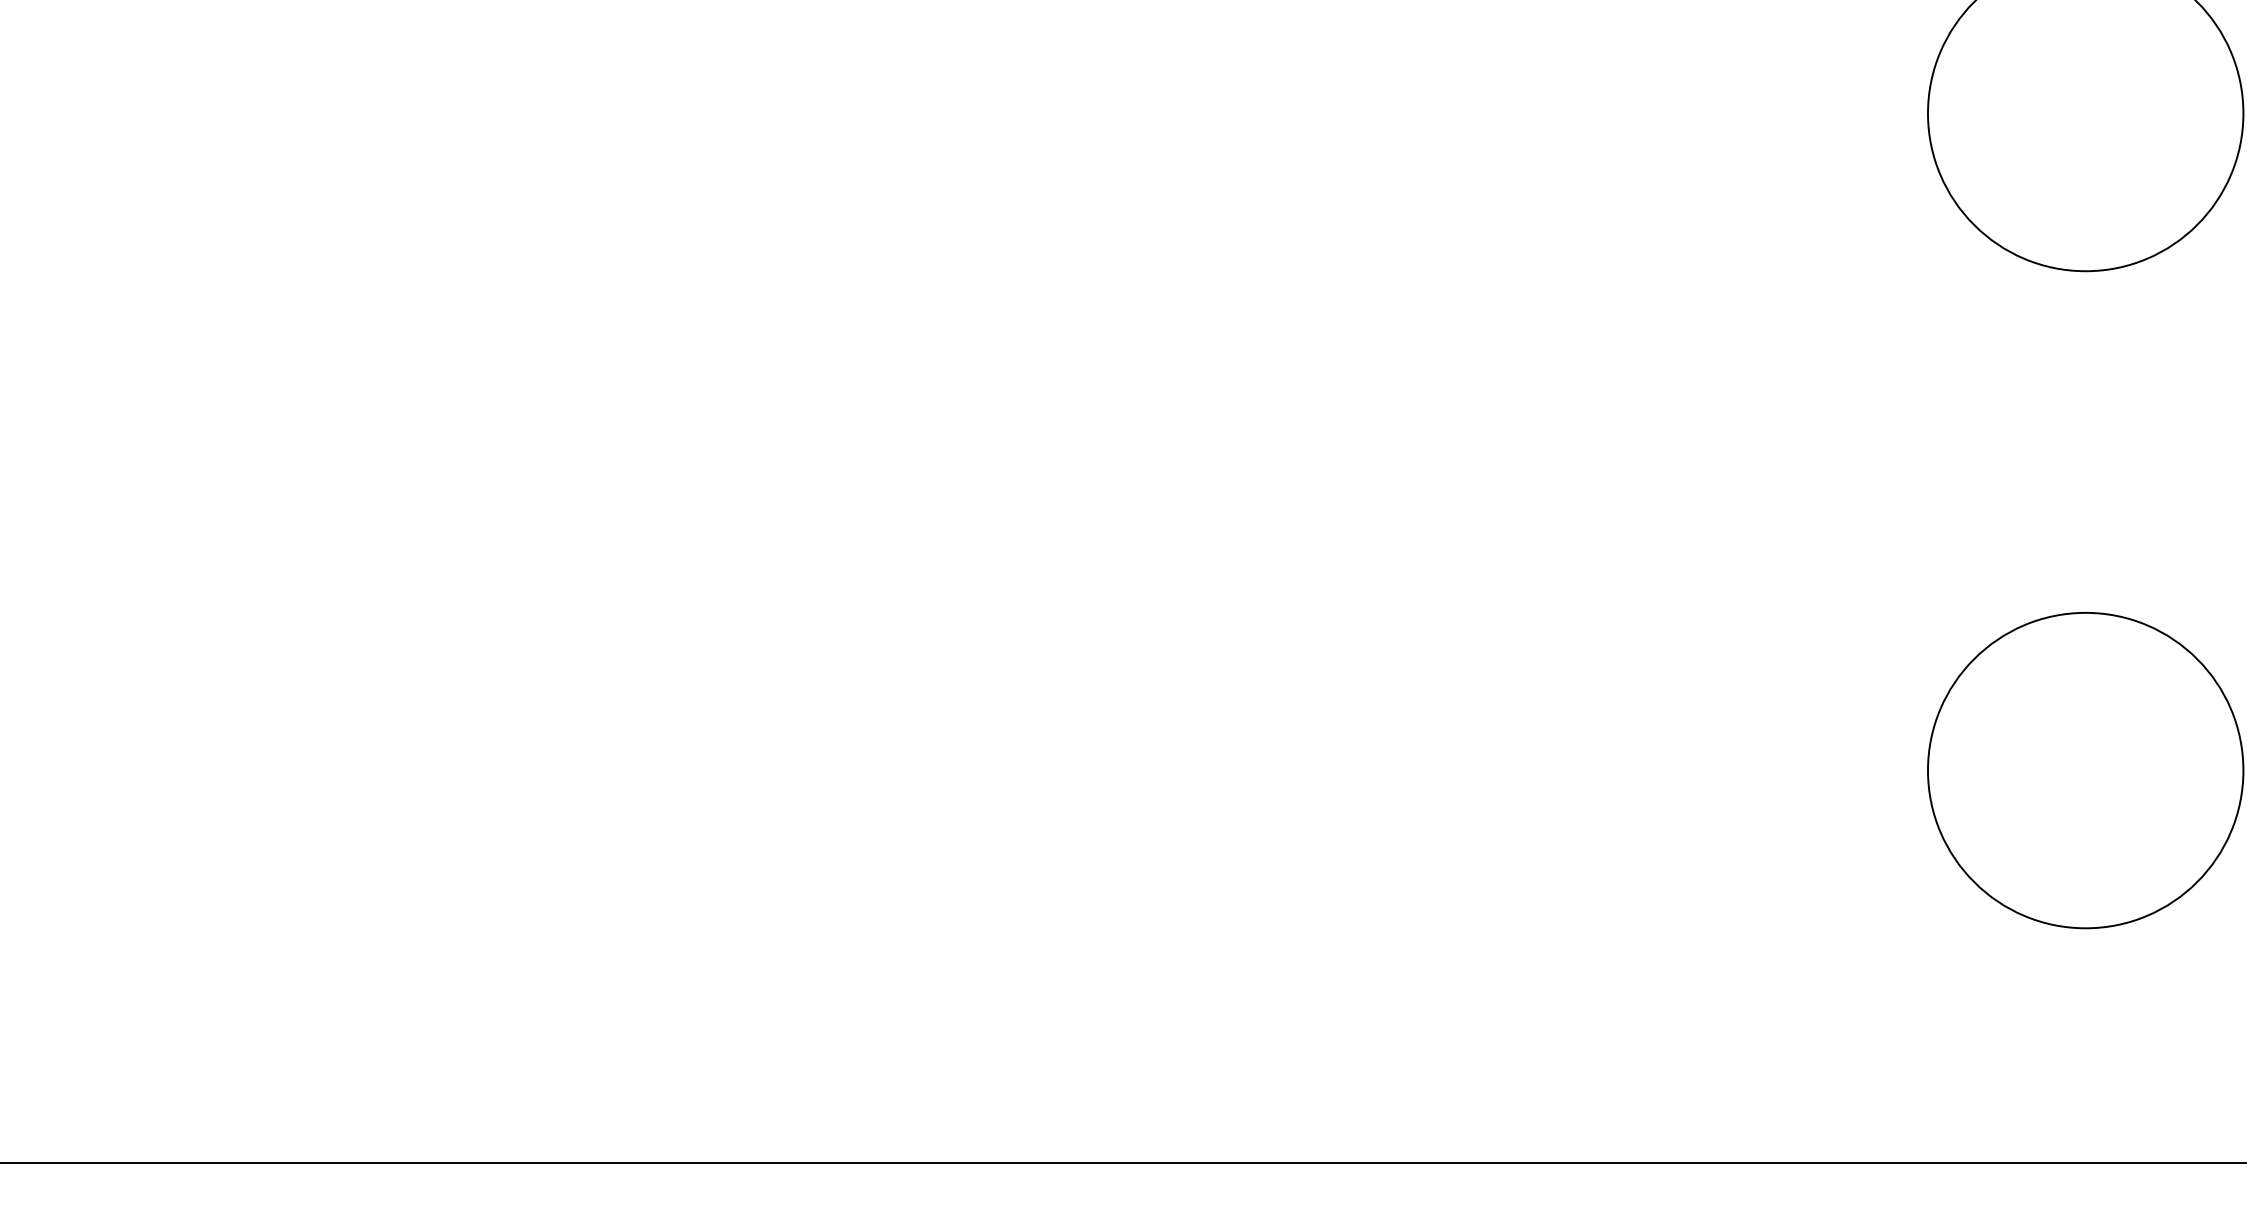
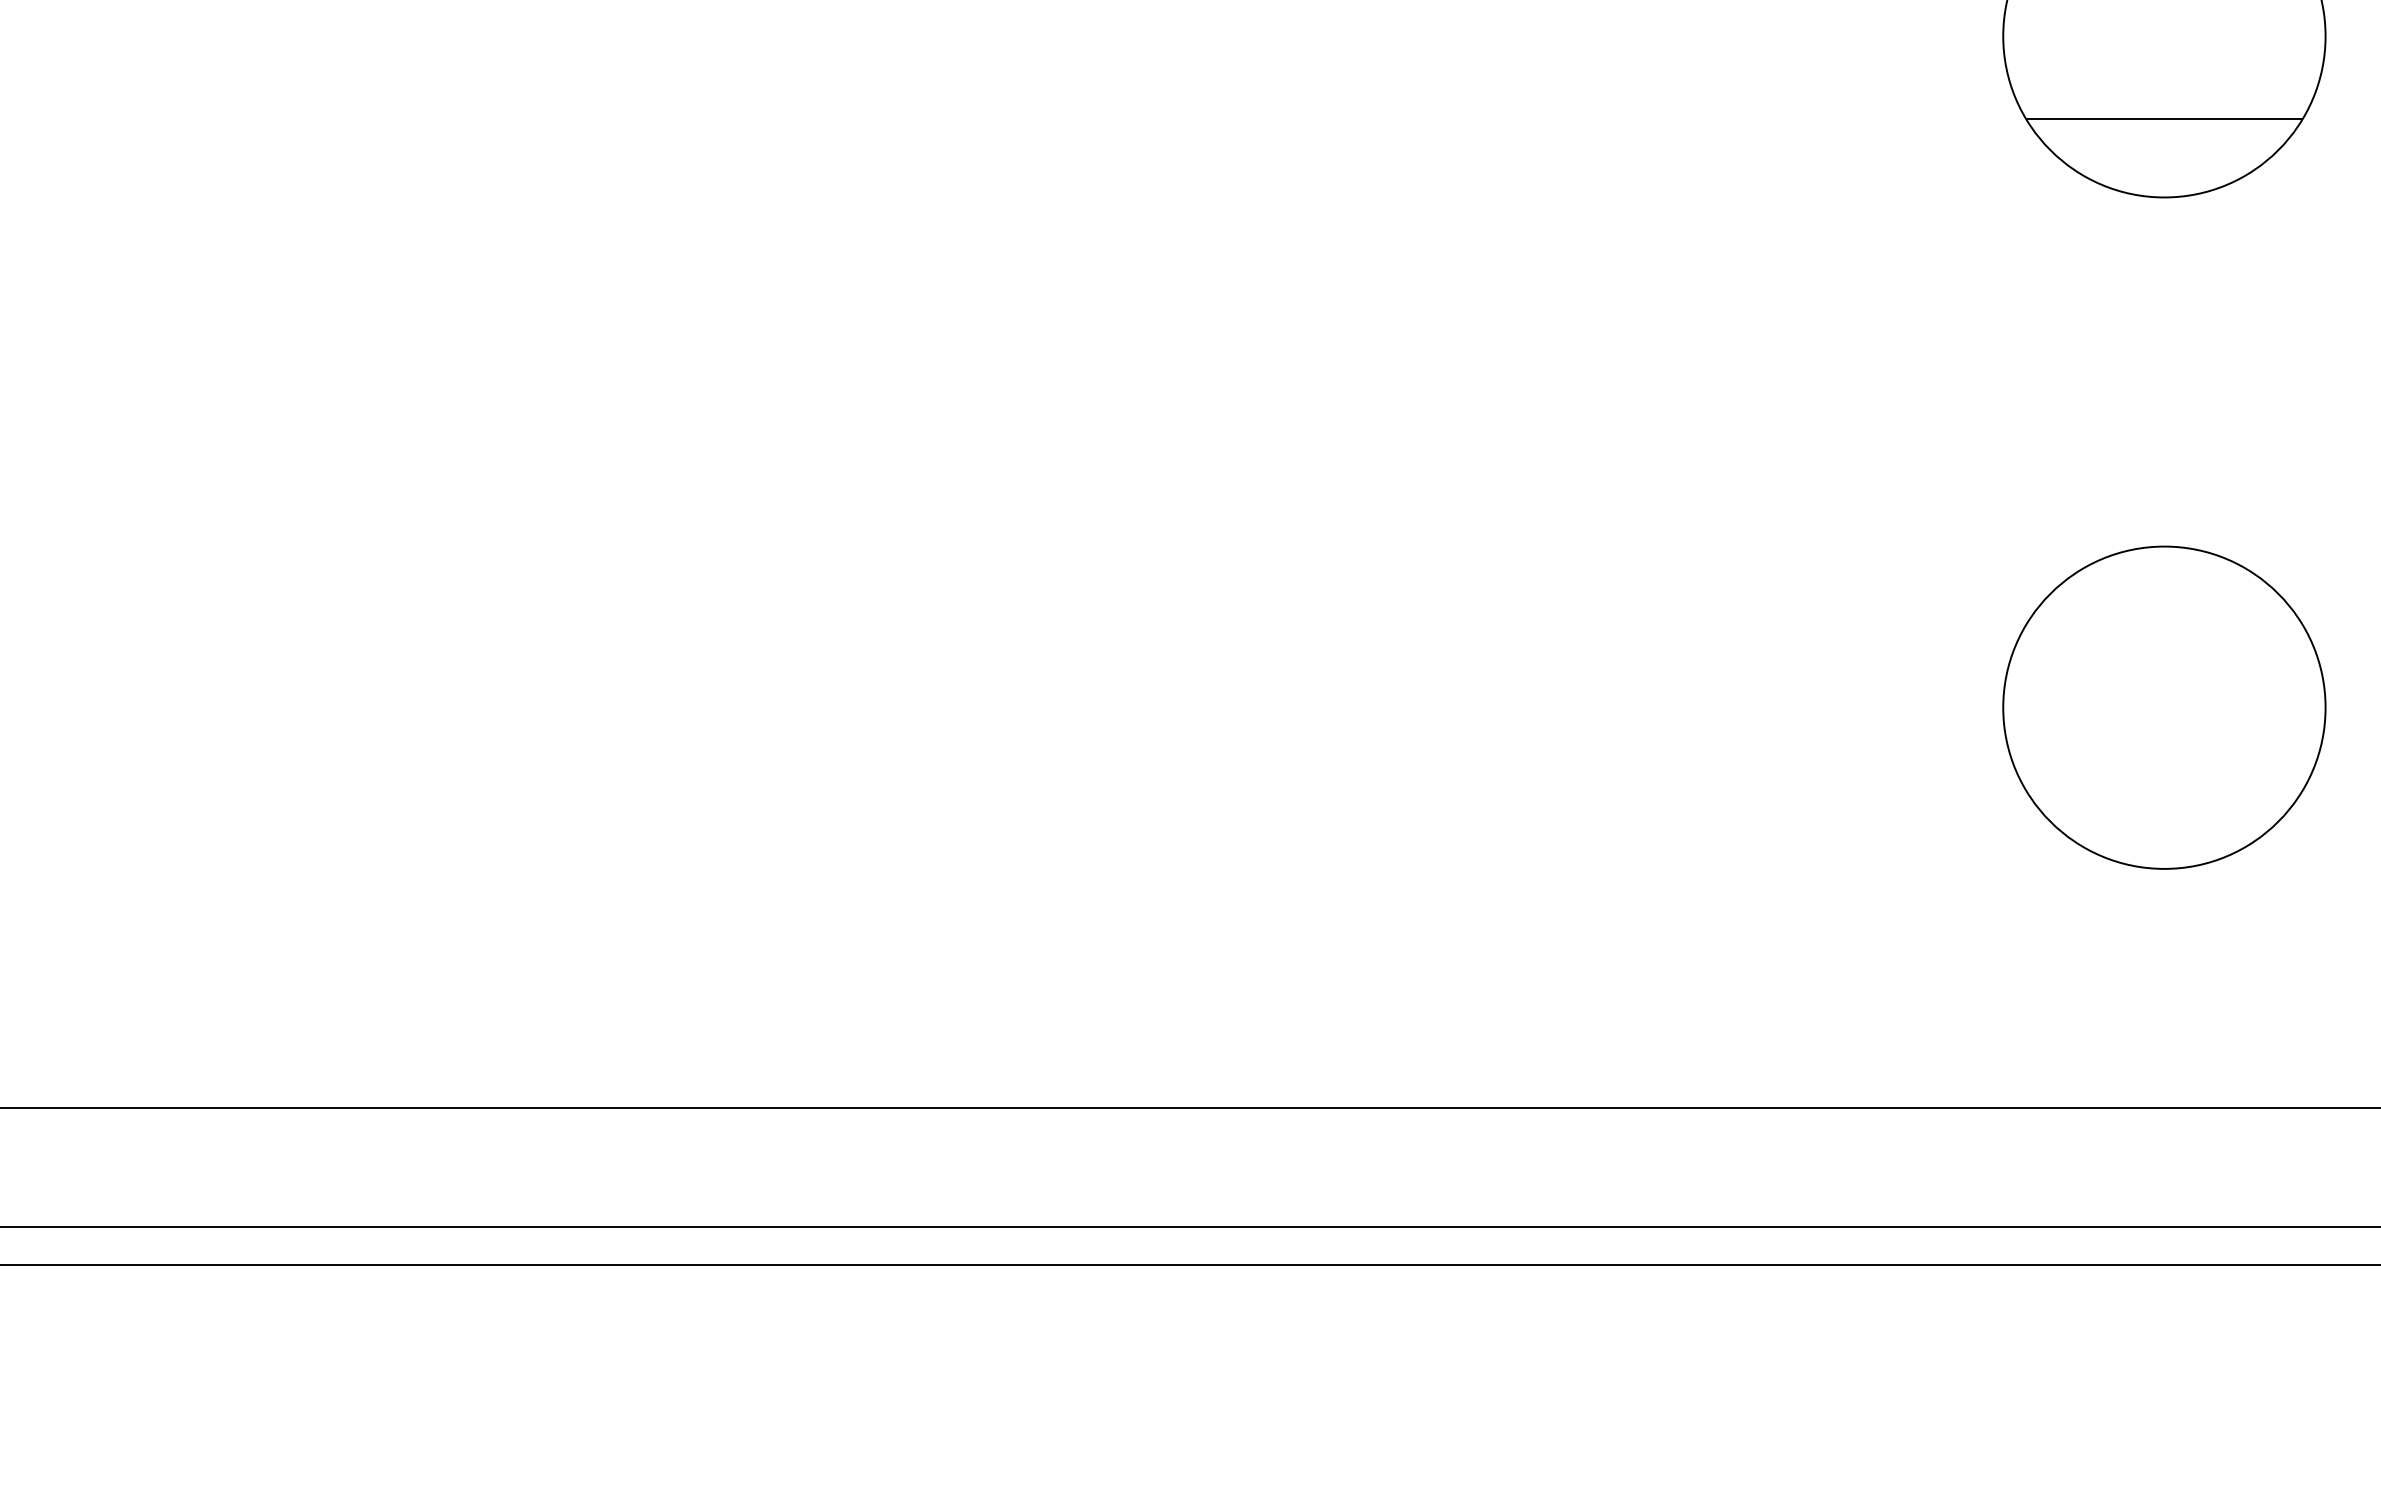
line: (2085, 194) -> (2164, 119), added

